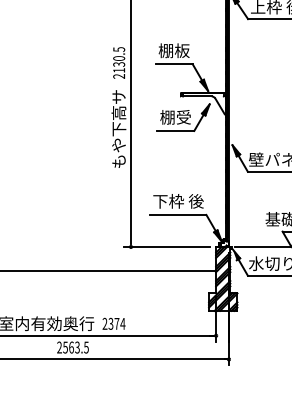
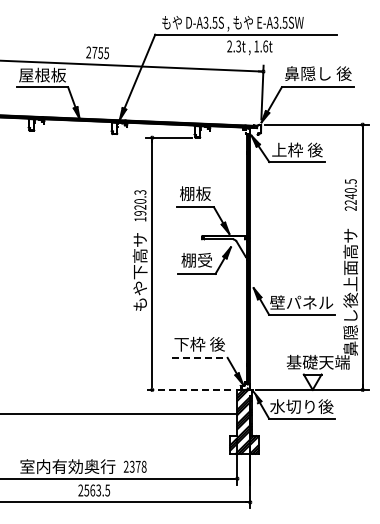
text: (119, 62) -> (140, 205), 2130.5 -> 1920.3
line: (179, 214) -> (200, 357), solid -> dashed
line: (166, 246) -> (187, 389), solid -> dashed
text: (122, 323) -> (143, 466), 2374 -> 2378

